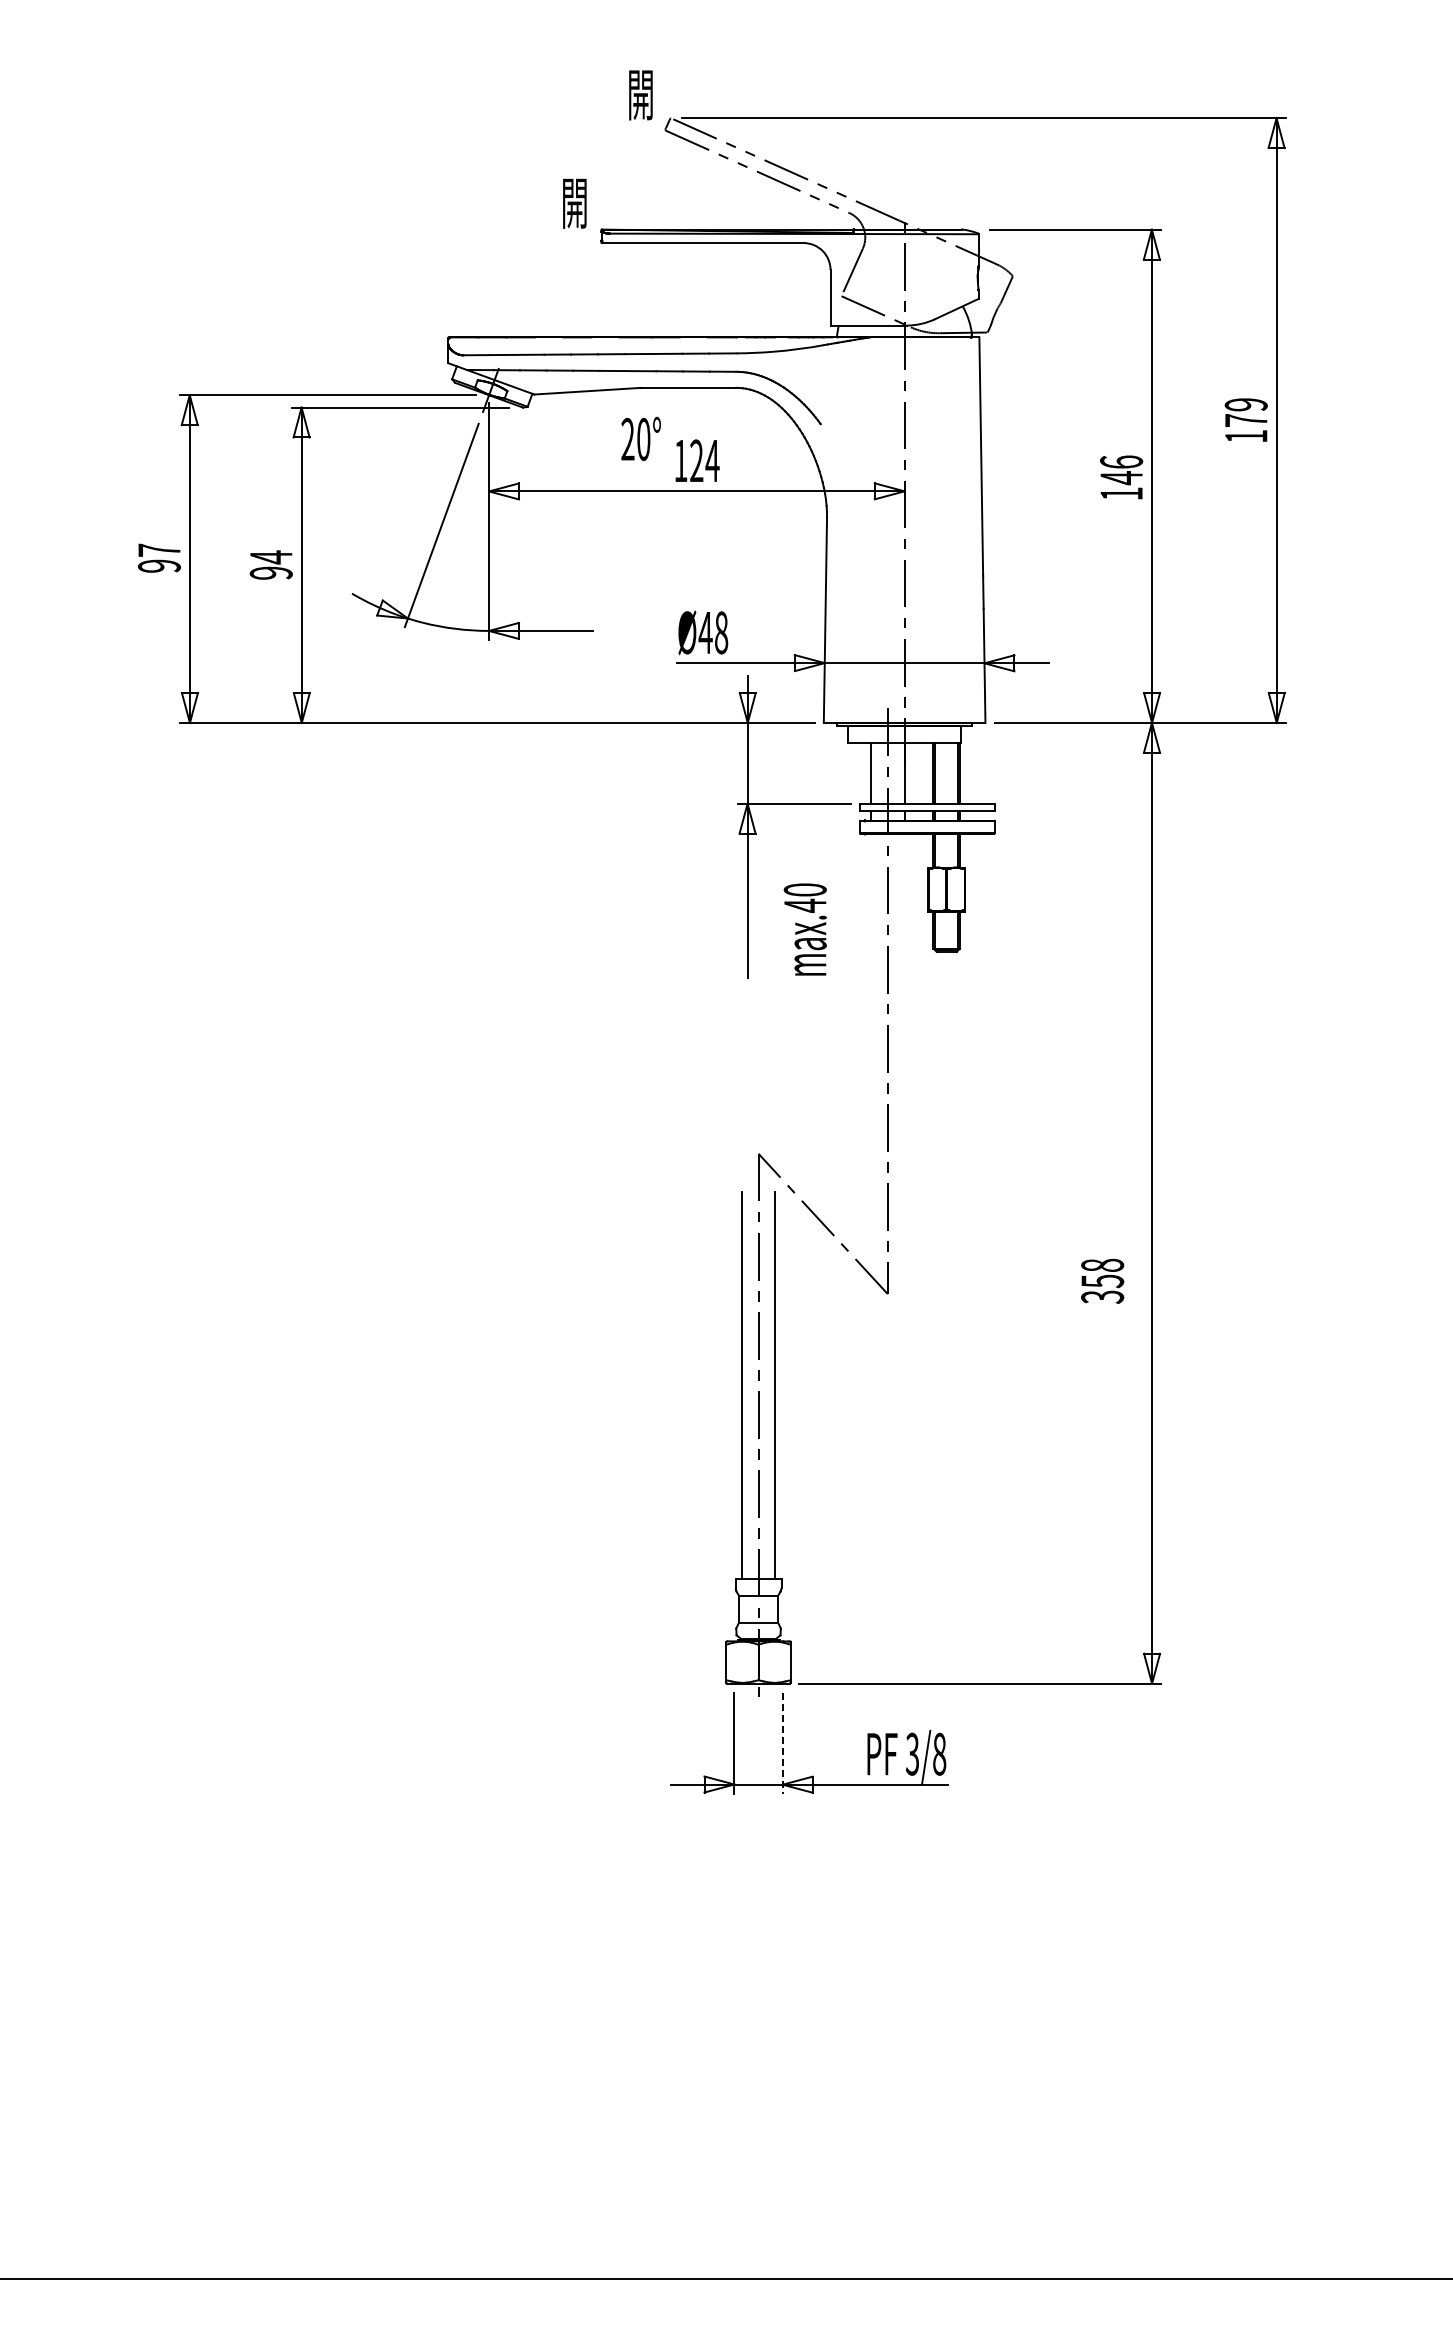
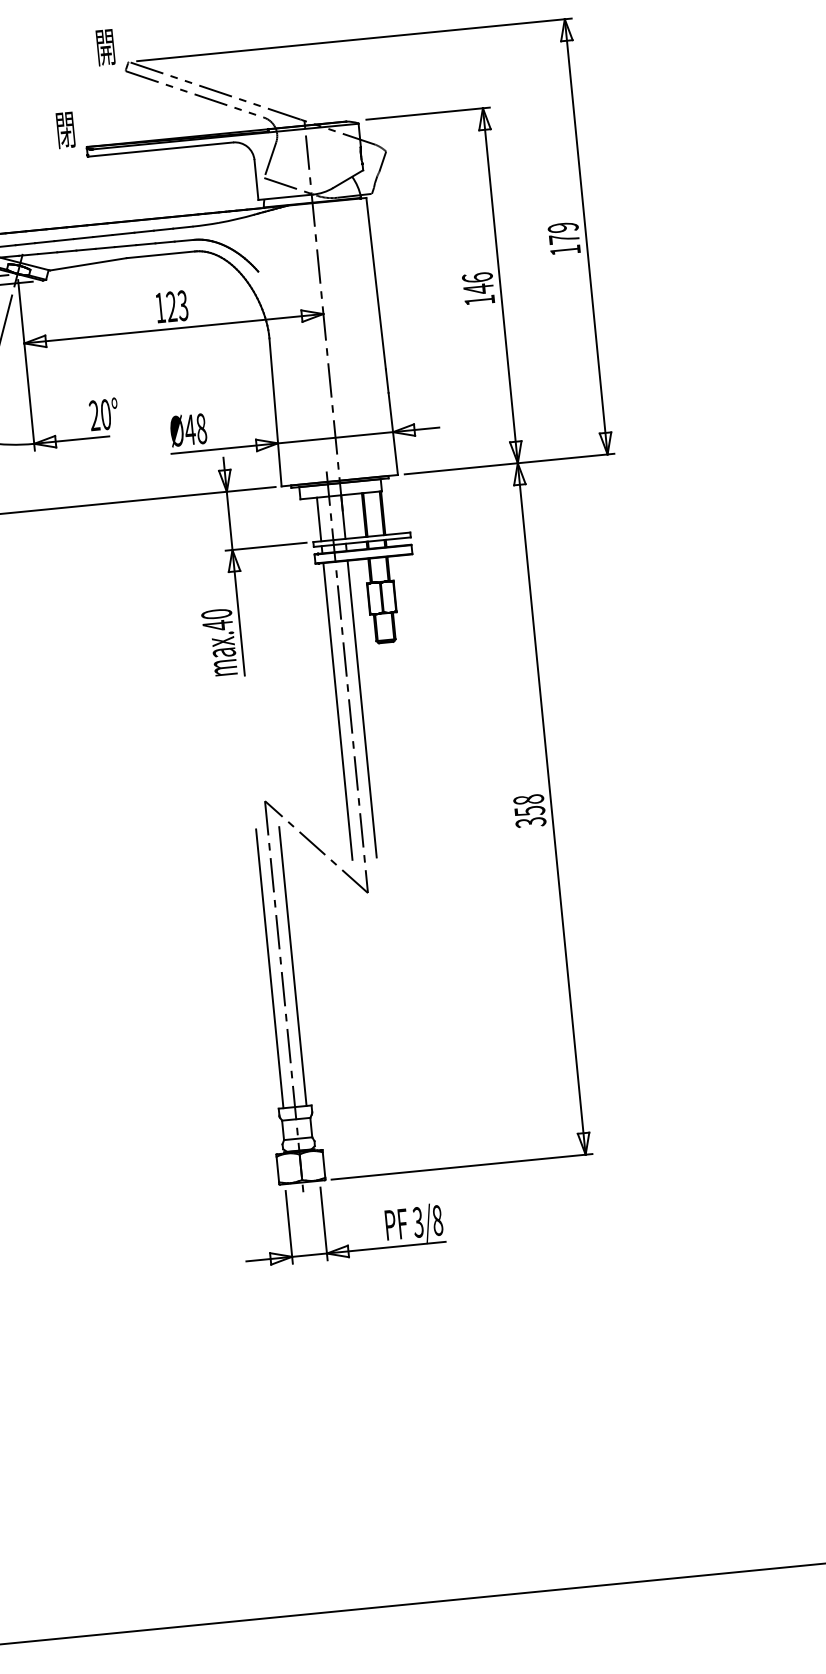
text: (574, 207) -> (65, 133), 開 -> 閉
text: (640, 438) -> (103, 414), moved
text: (712, 460) -> (182, 305), 124 -> 123
text: (804, 929) -> (218, 642), moved
line: (870, 1040) -> (337, 711), added
line: (904, 1040) -> (362, 709), added
text: (1102, 1280) -> (529, 810), moved
line: (782, 1743) -> (323, 1223), dashed -> solid

